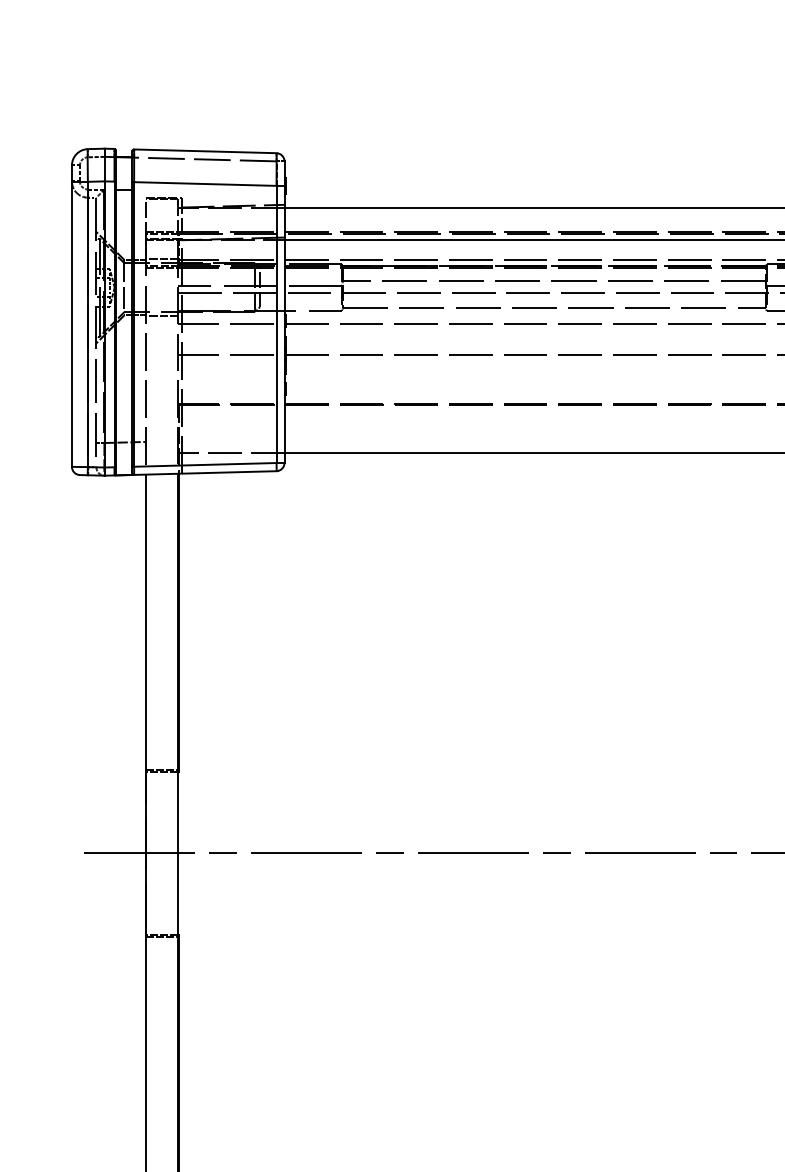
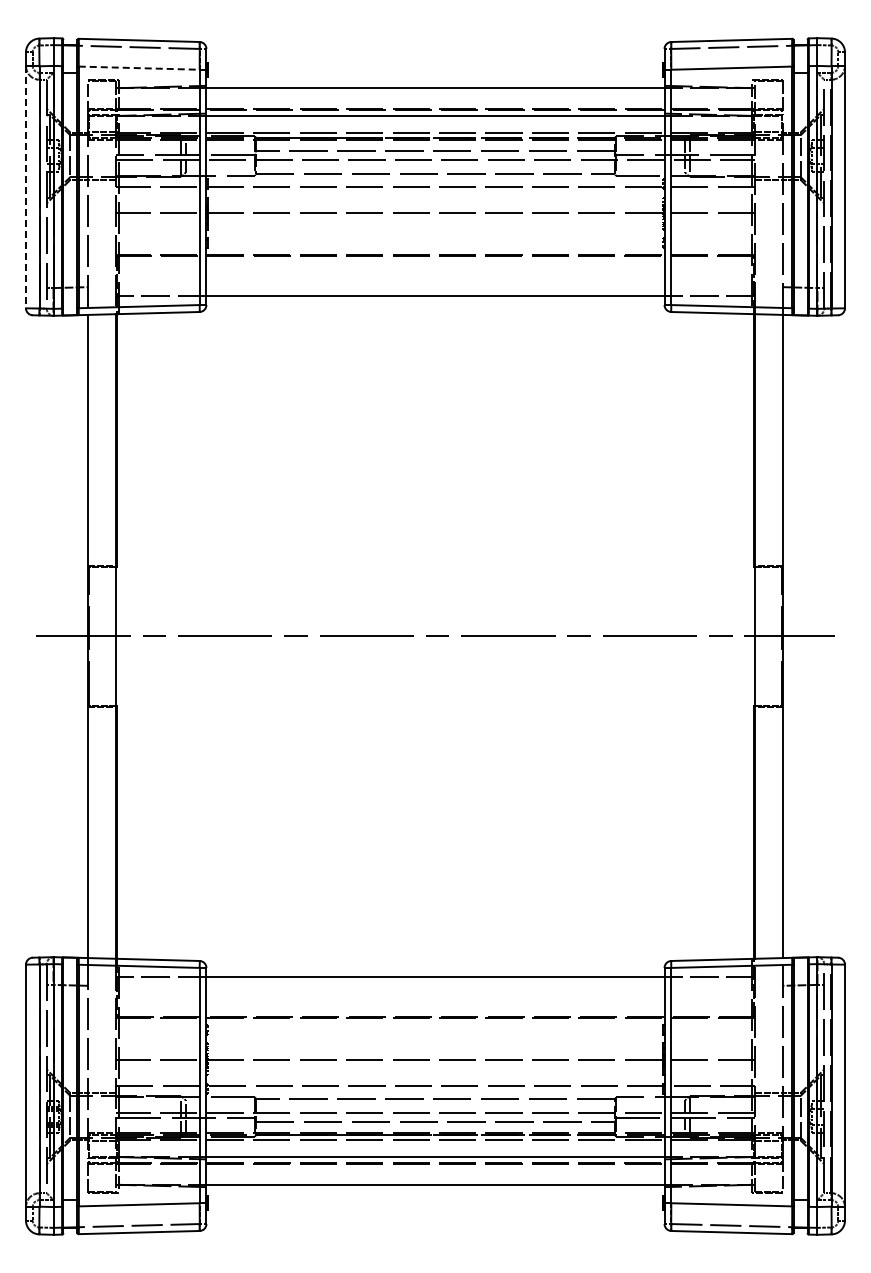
line: (205, 184) -> (139, 68), solid -> dashed
line: (71, 324) -> (25, 187), solid -> dashed

